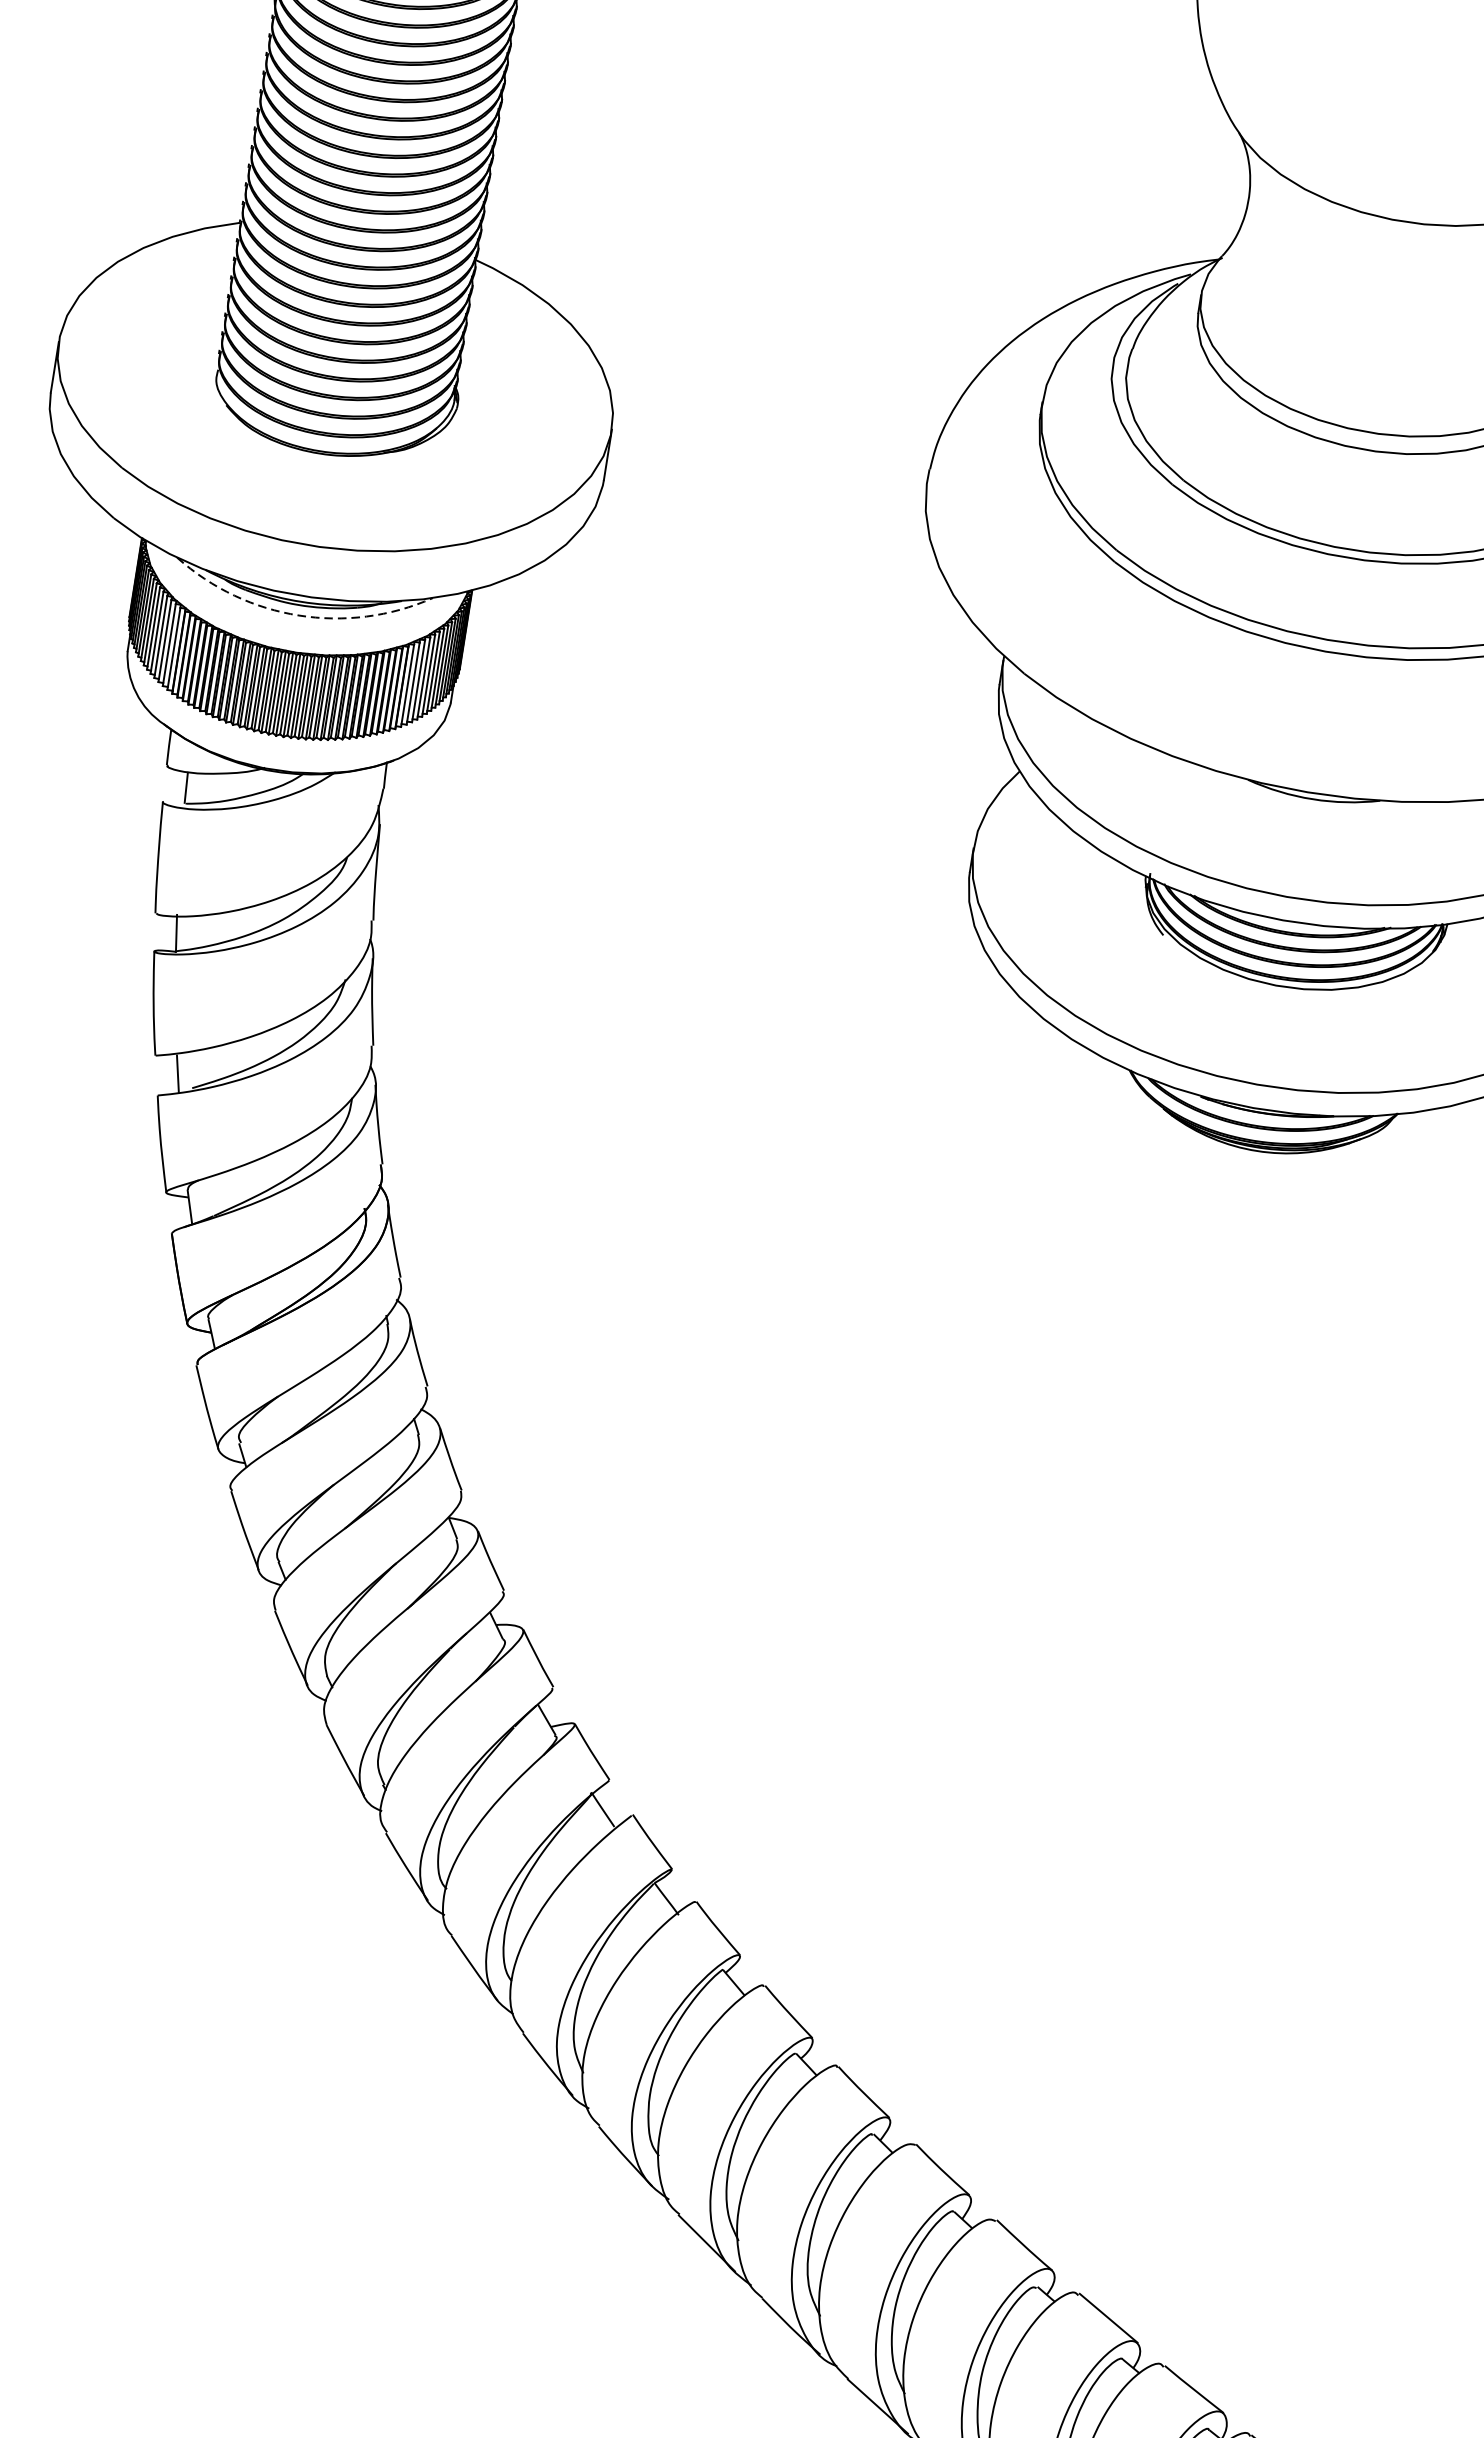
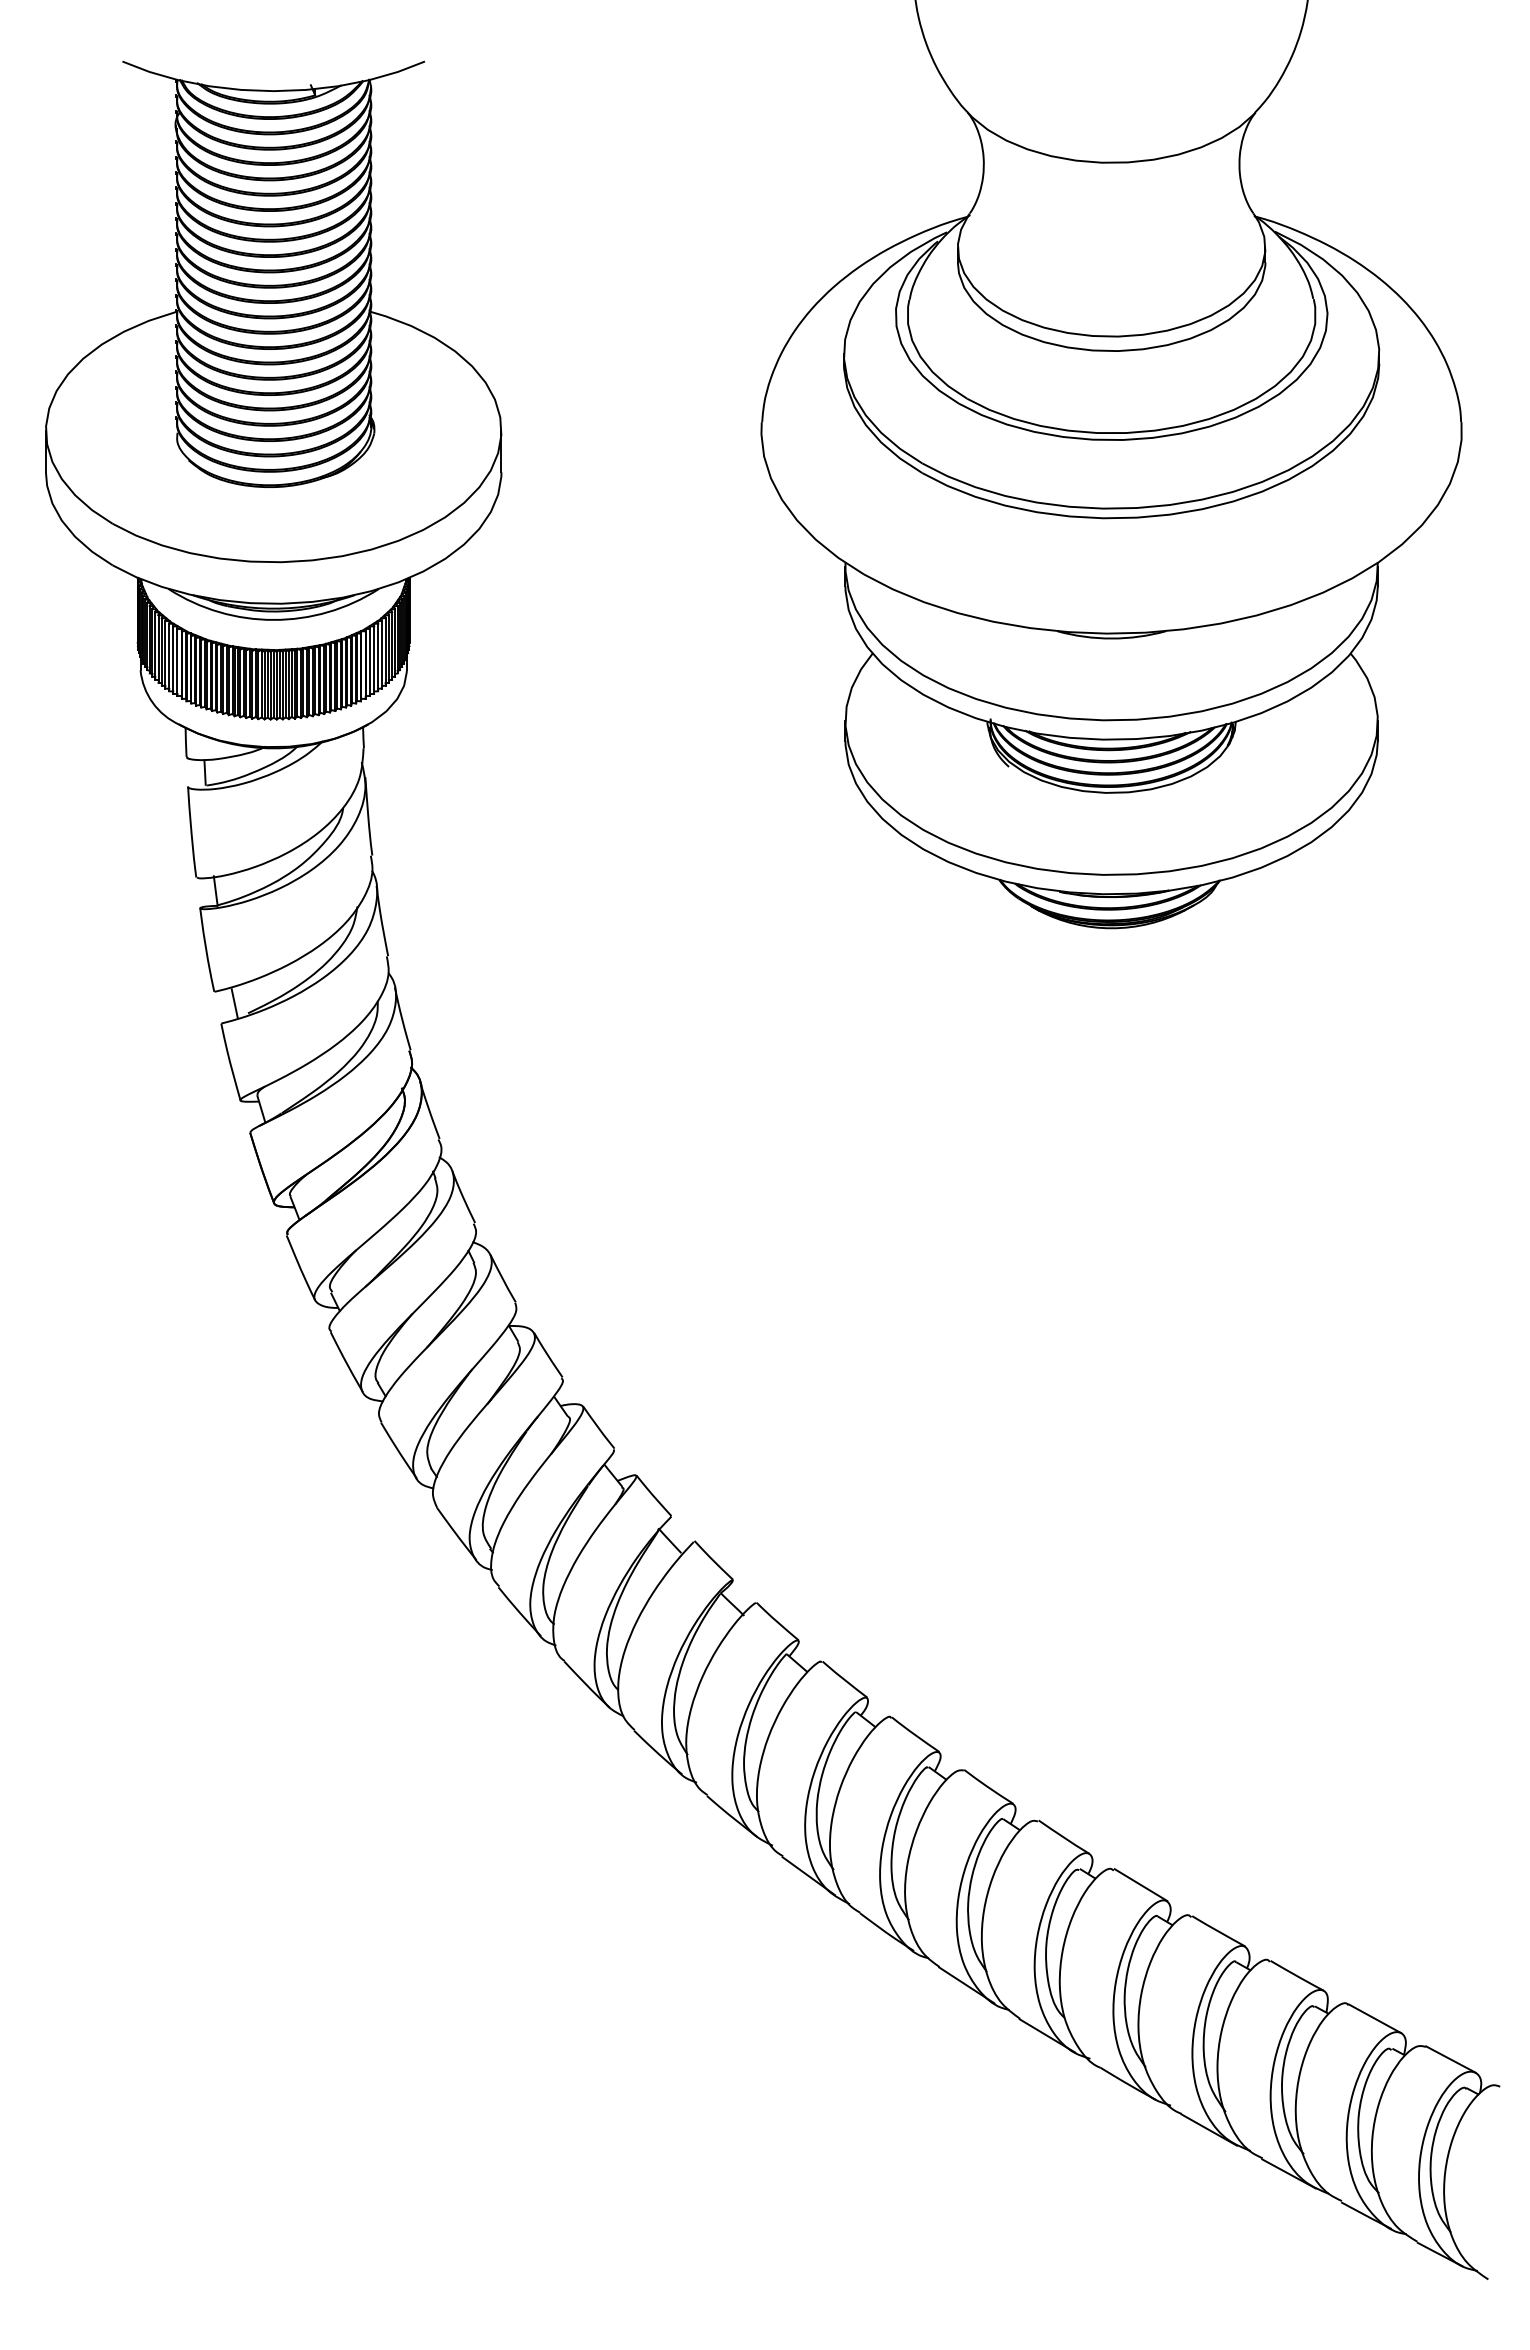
arc: (298, 614) -> (273, 619), dashed -> solid

